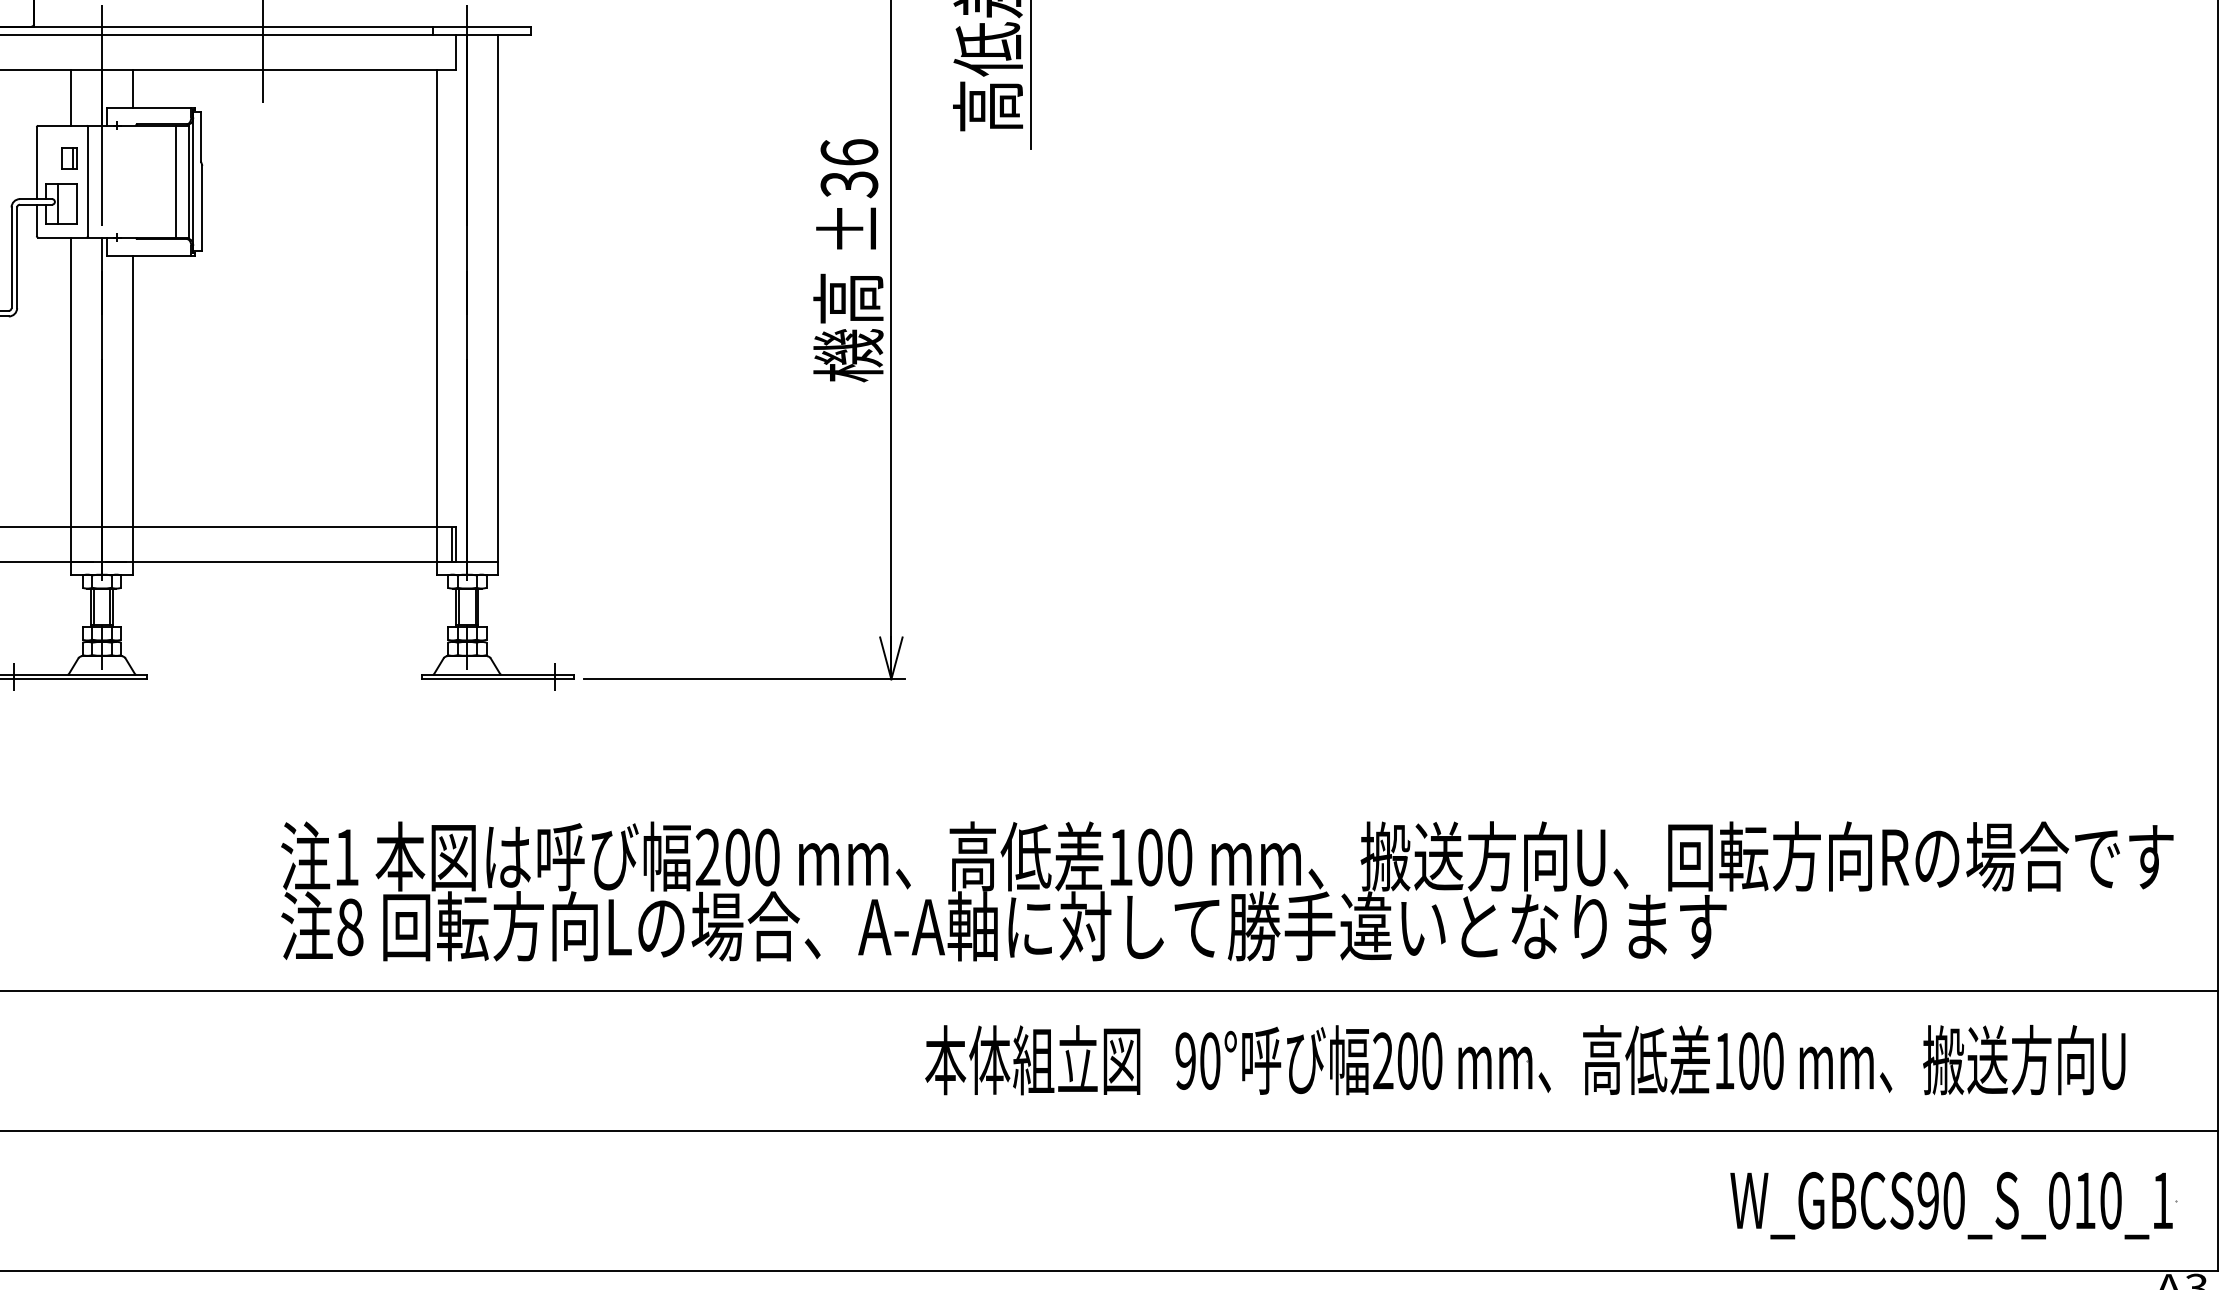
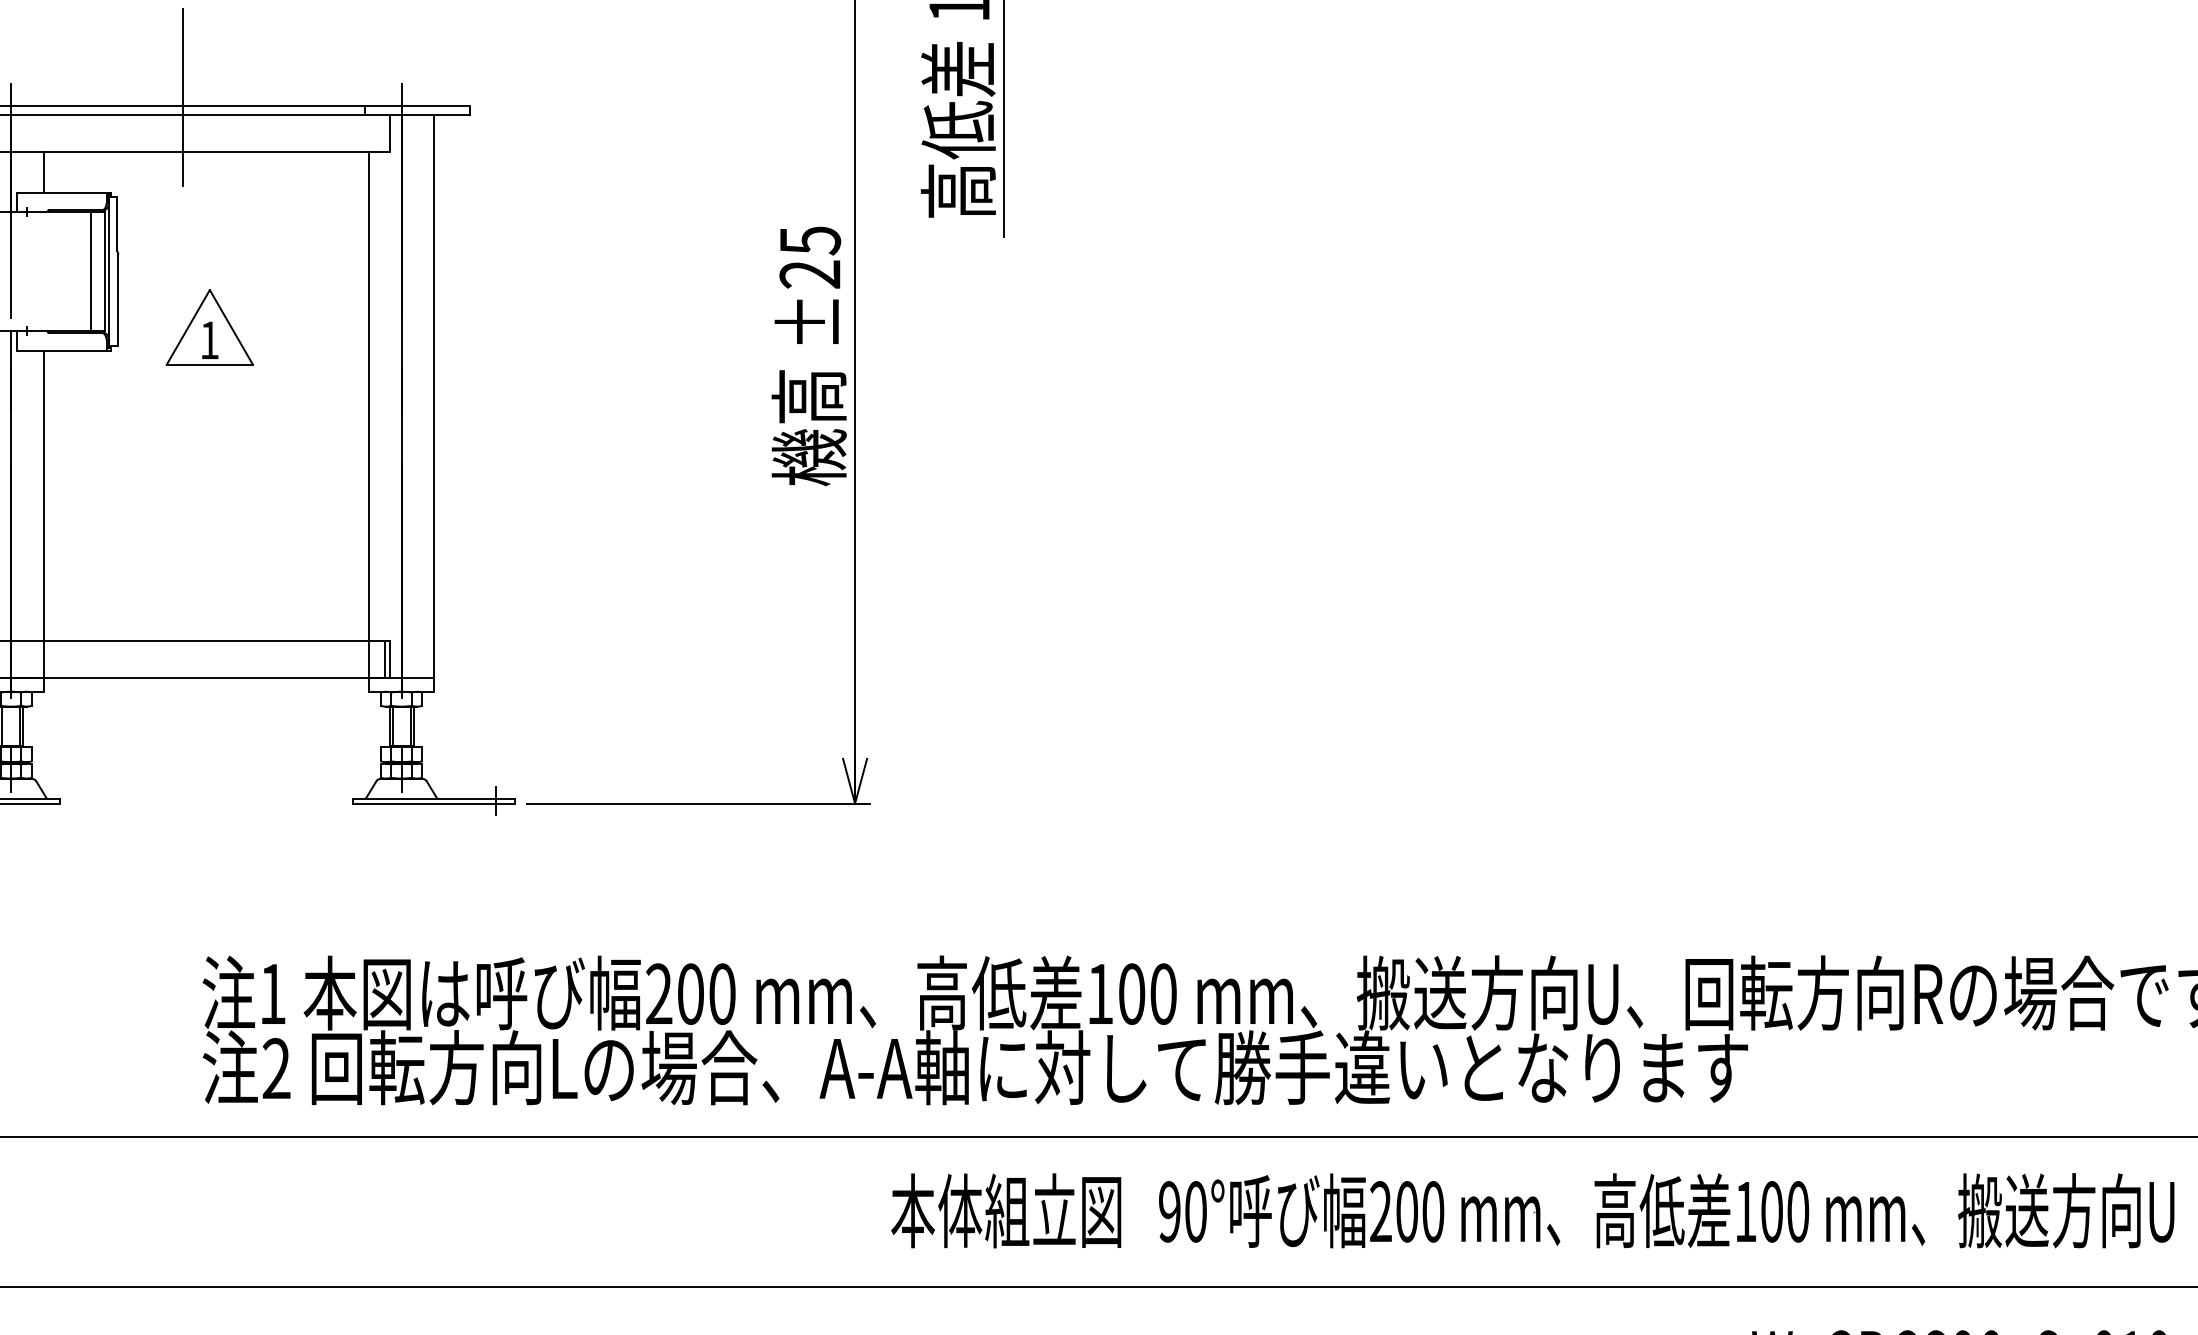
text: (849, 168) -> (810, 257), ±36 -> ±25
part: (287, 233) -> (209, 327), added
text: (350, 927) -> (276, 1068), 8 -> 2

